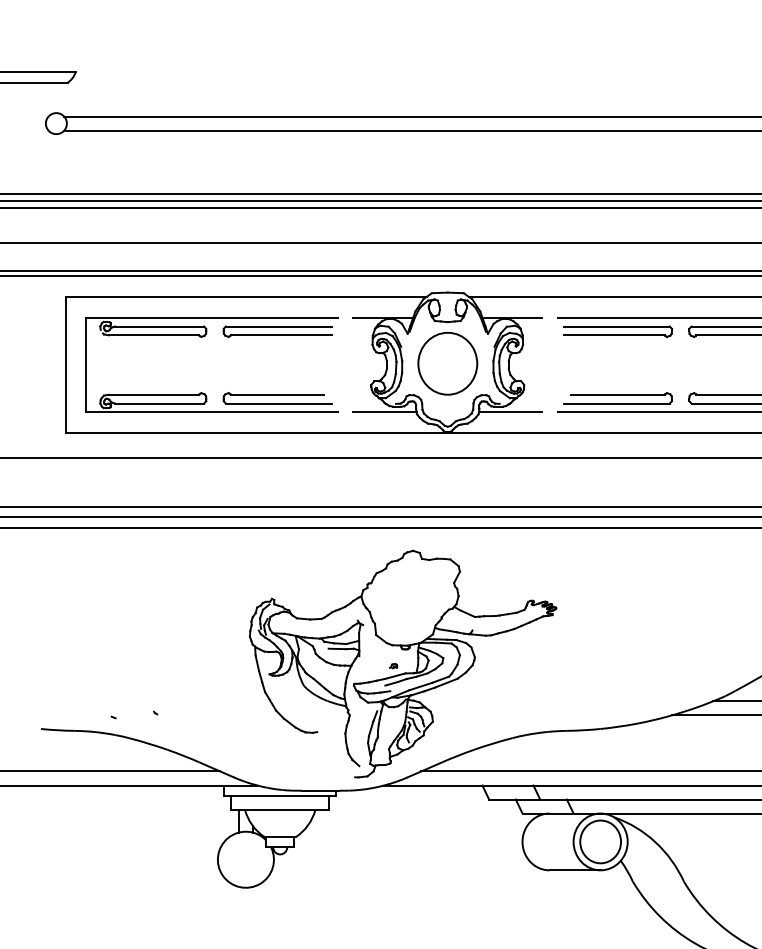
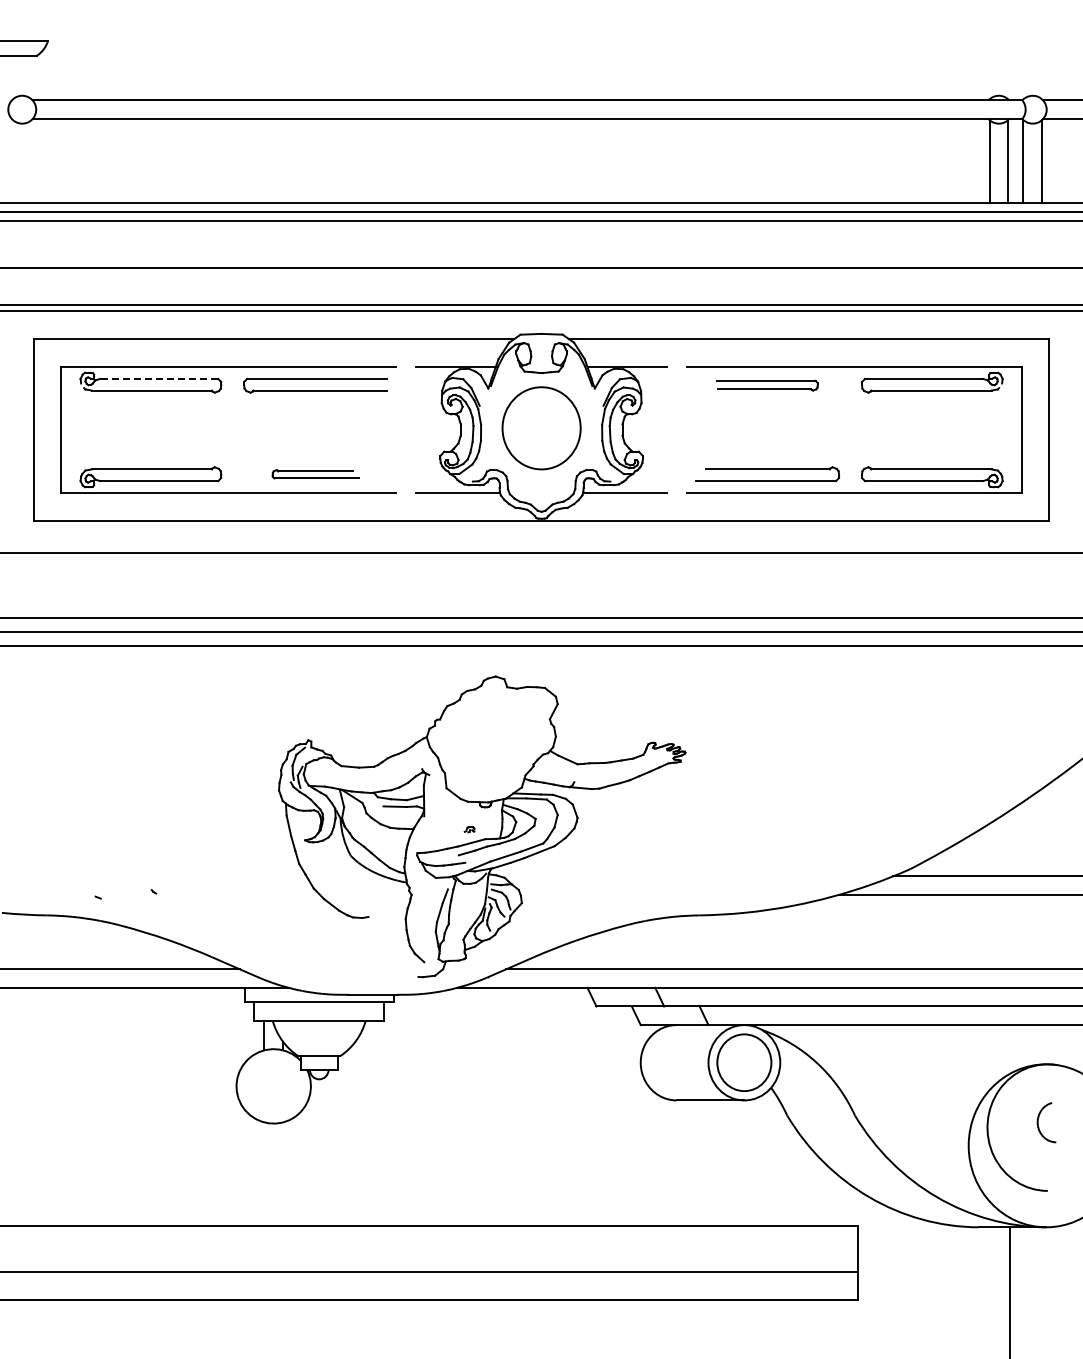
line: (159, 326) -> (158, 378), solid -> dashed
part: (618, 331) -> (767, 385), size x0.7
part: (277, 398) -> (315, 474), size x0.6

